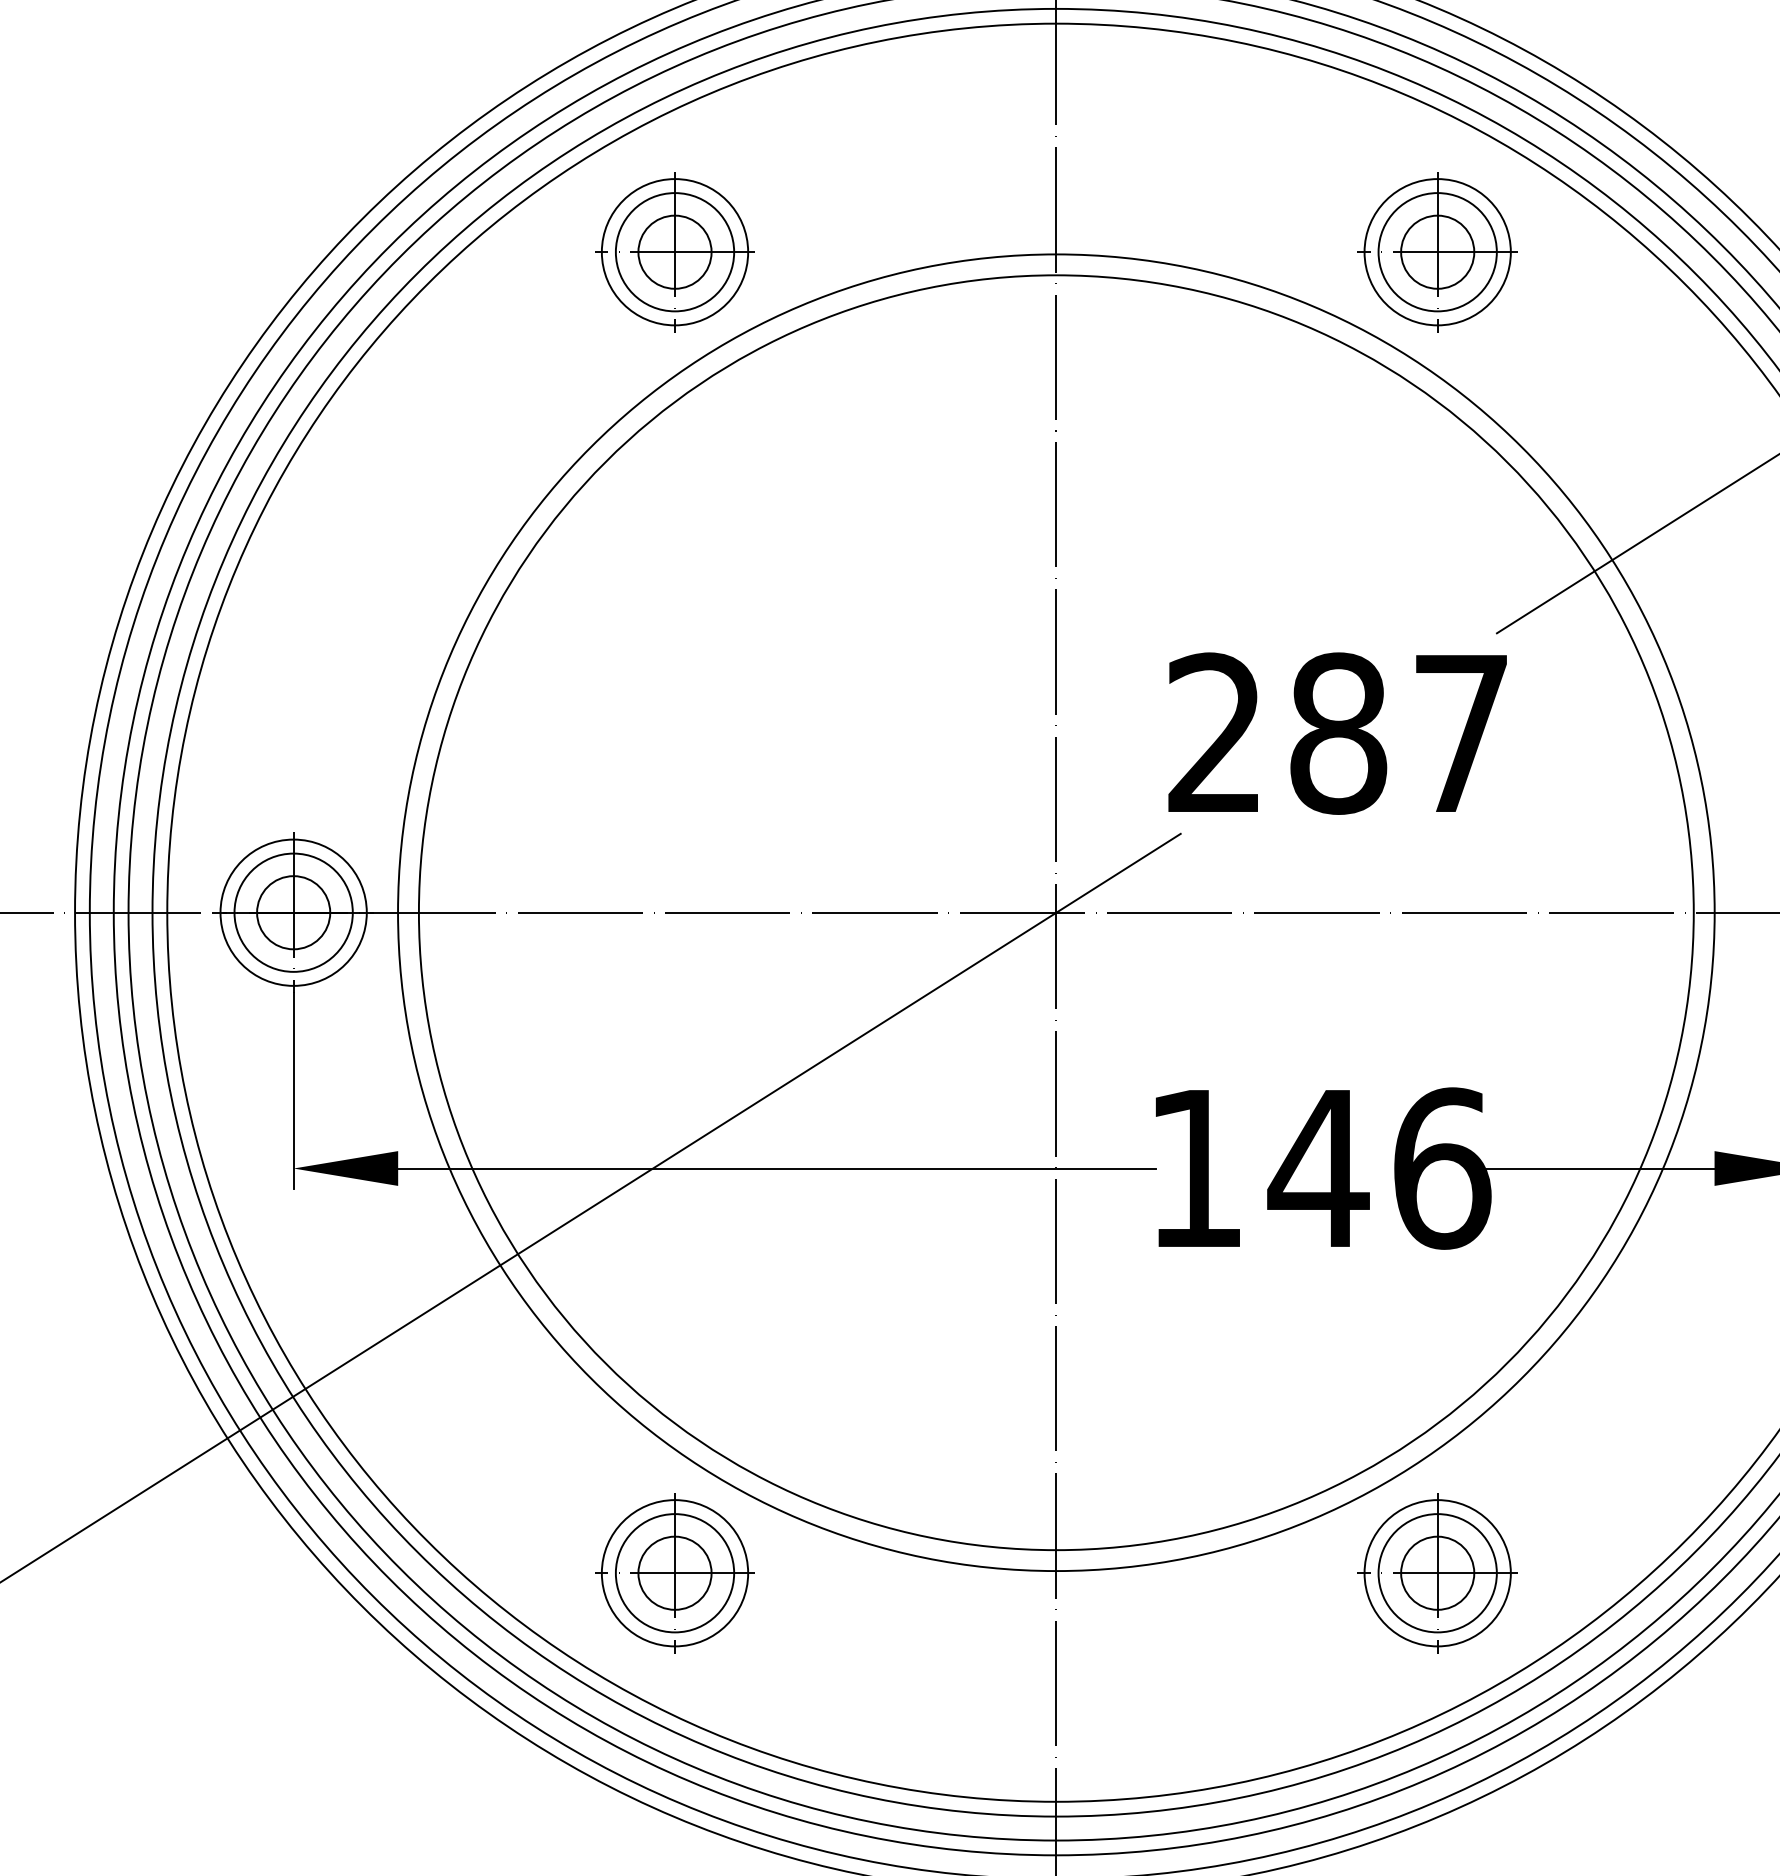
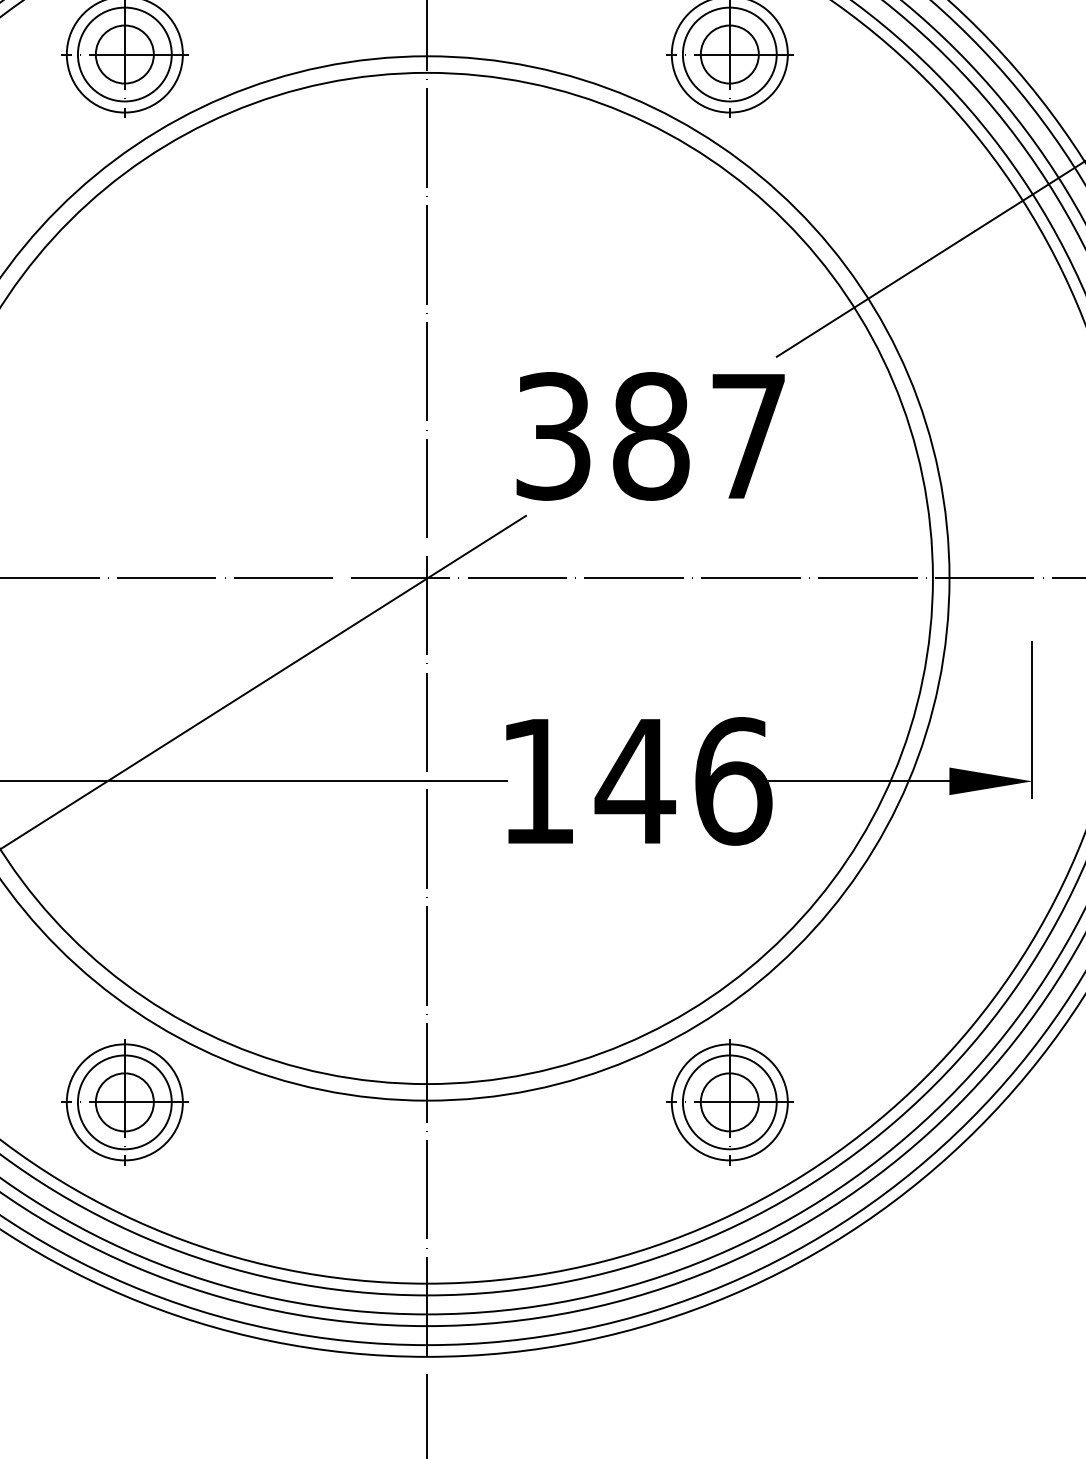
text: (1214, 733) -> (552, 436), 287 -> 387

